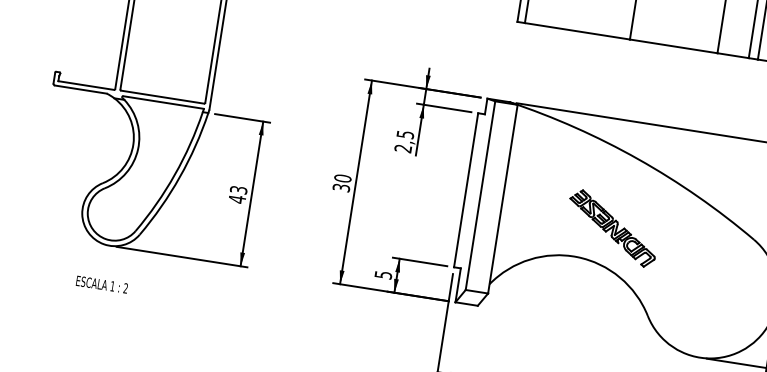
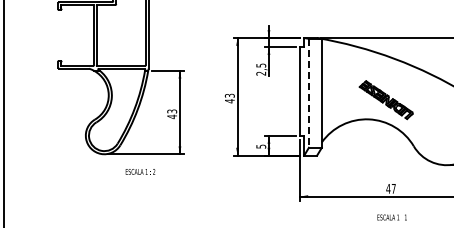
text: (341, 183) -> (229, 98), 30 -> 43
line: (479, 195) -> (308, 93), solid -> dashed
text: (102, 284) -> (140, 171), moved

